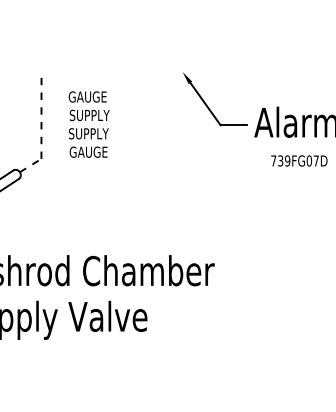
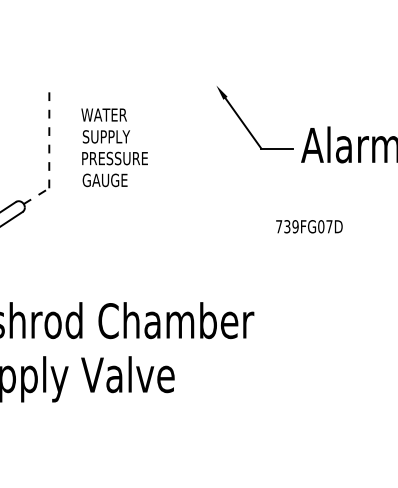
text: (87, 96) -> (103, 114), GAUGE -> WATER
text: (96, 133) -> (114, 158), SUPPLY -> PRESSURE
text: (299, 160) -> (309, 226), moved

